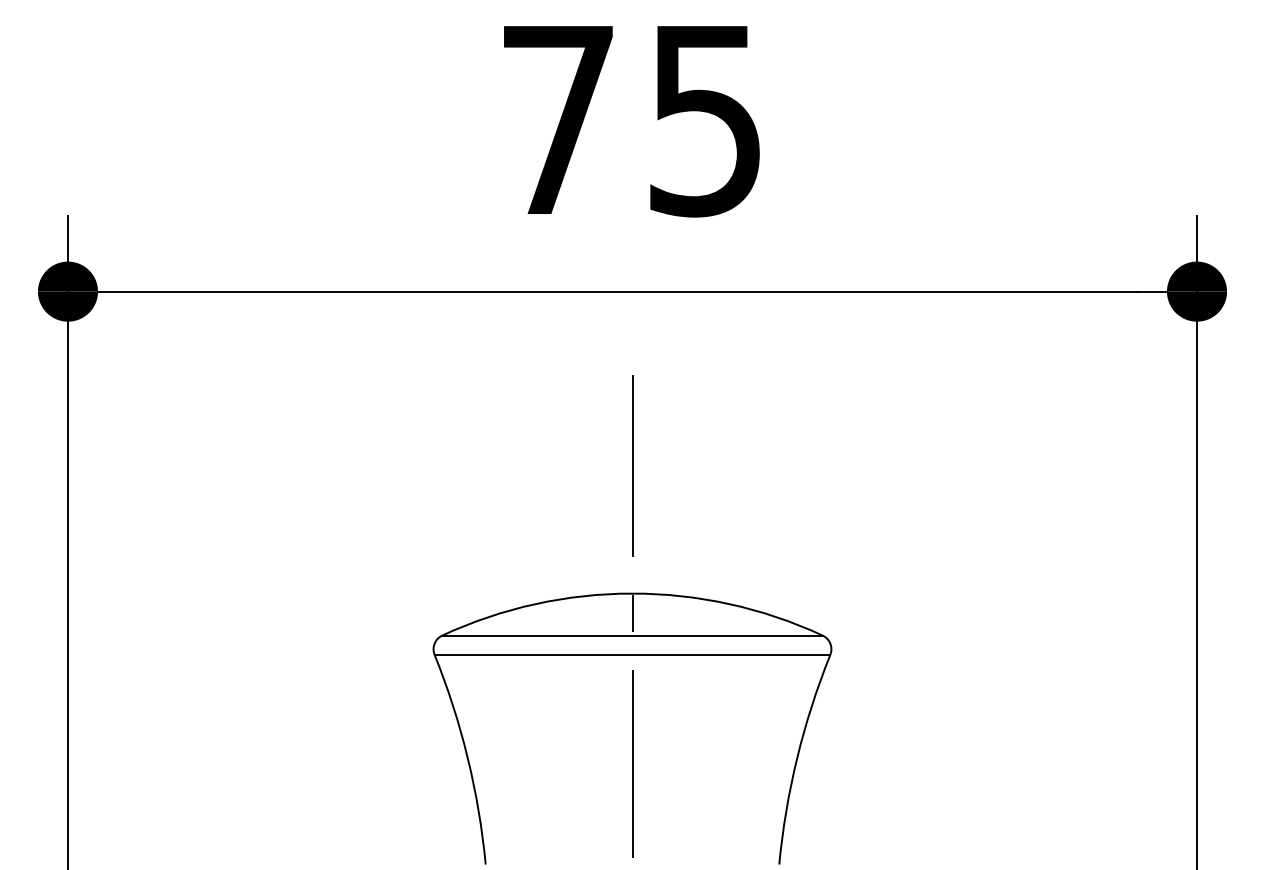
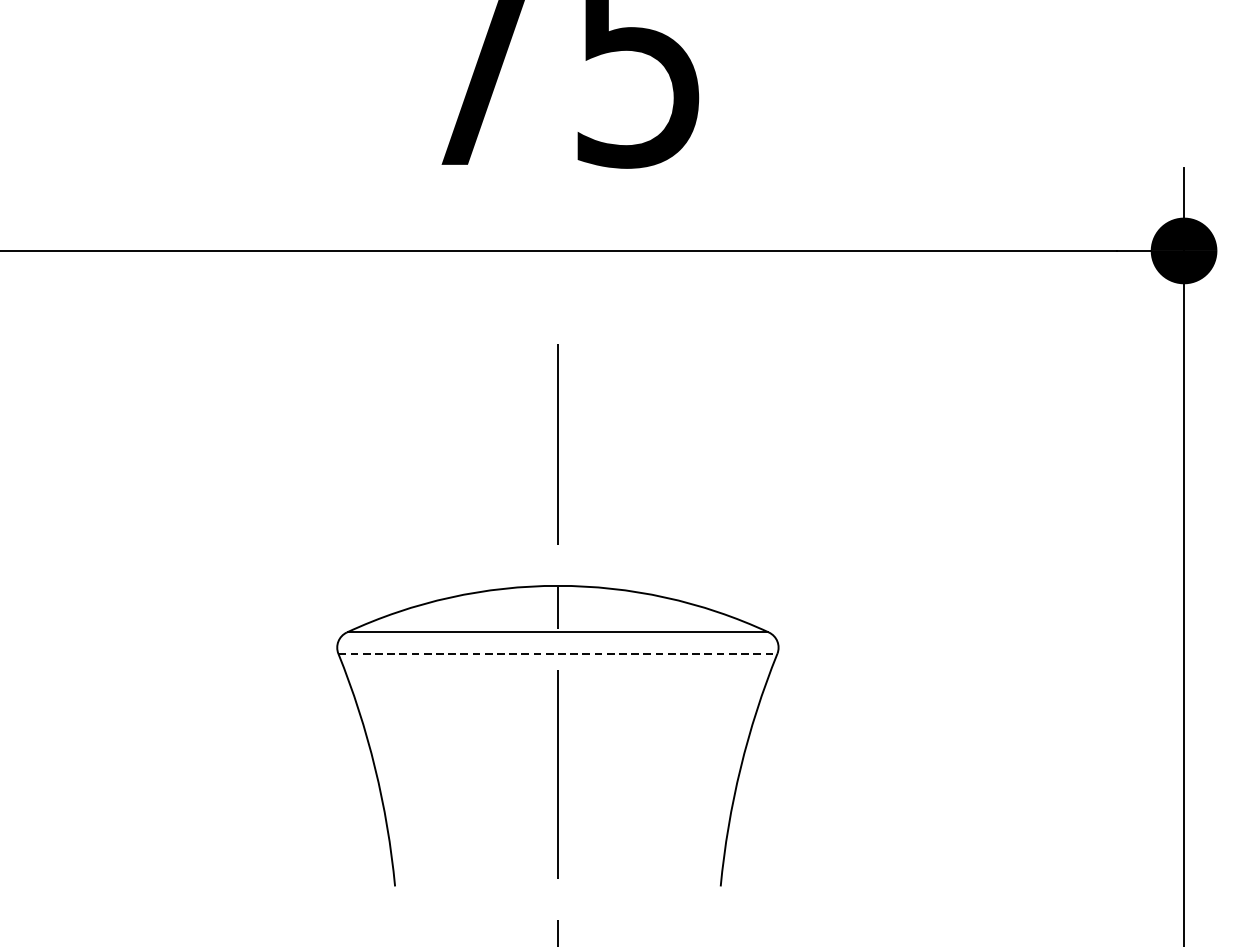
line: (632, 654) -> (557, 653), solid -> dashed

